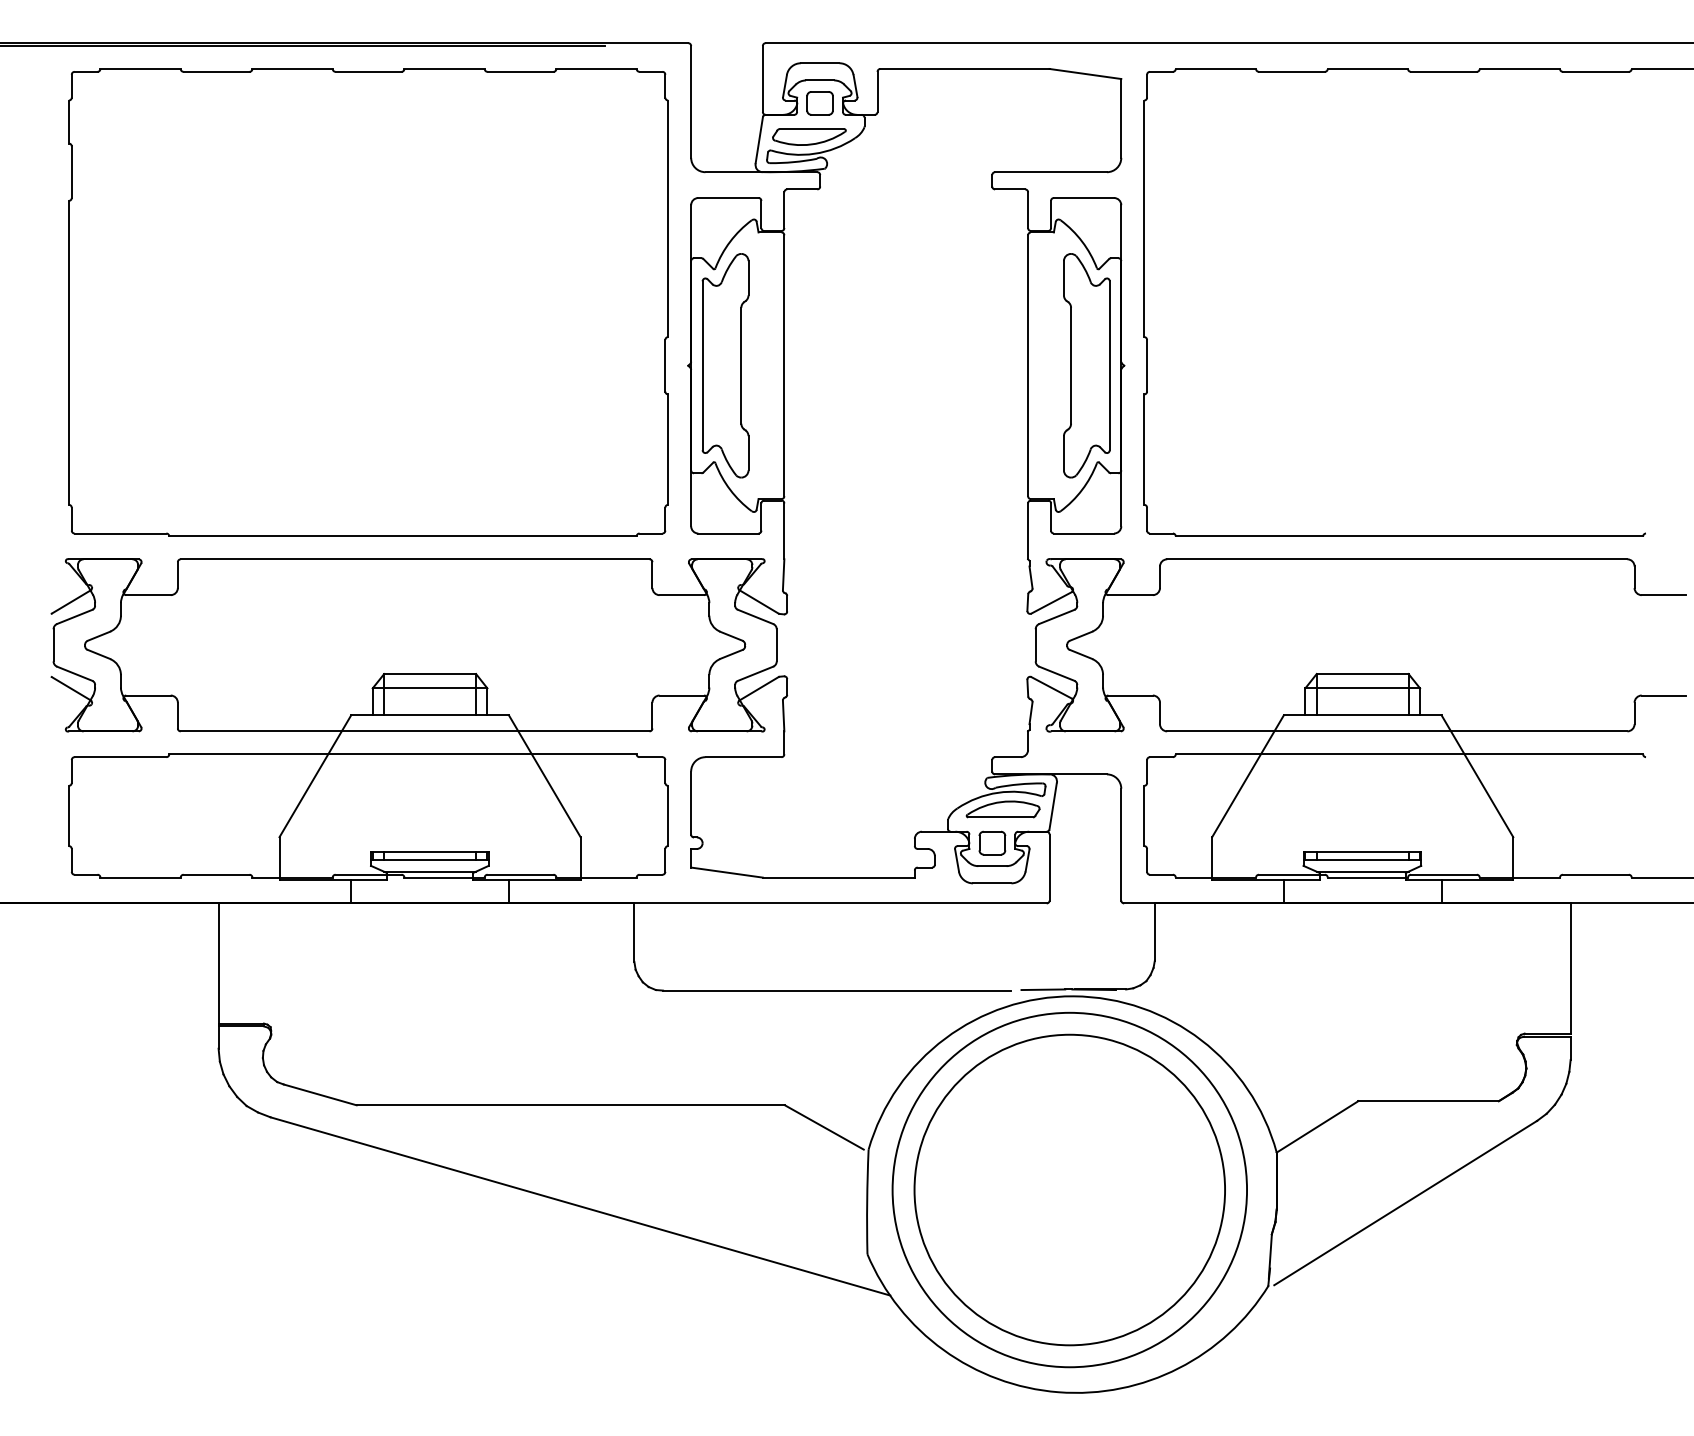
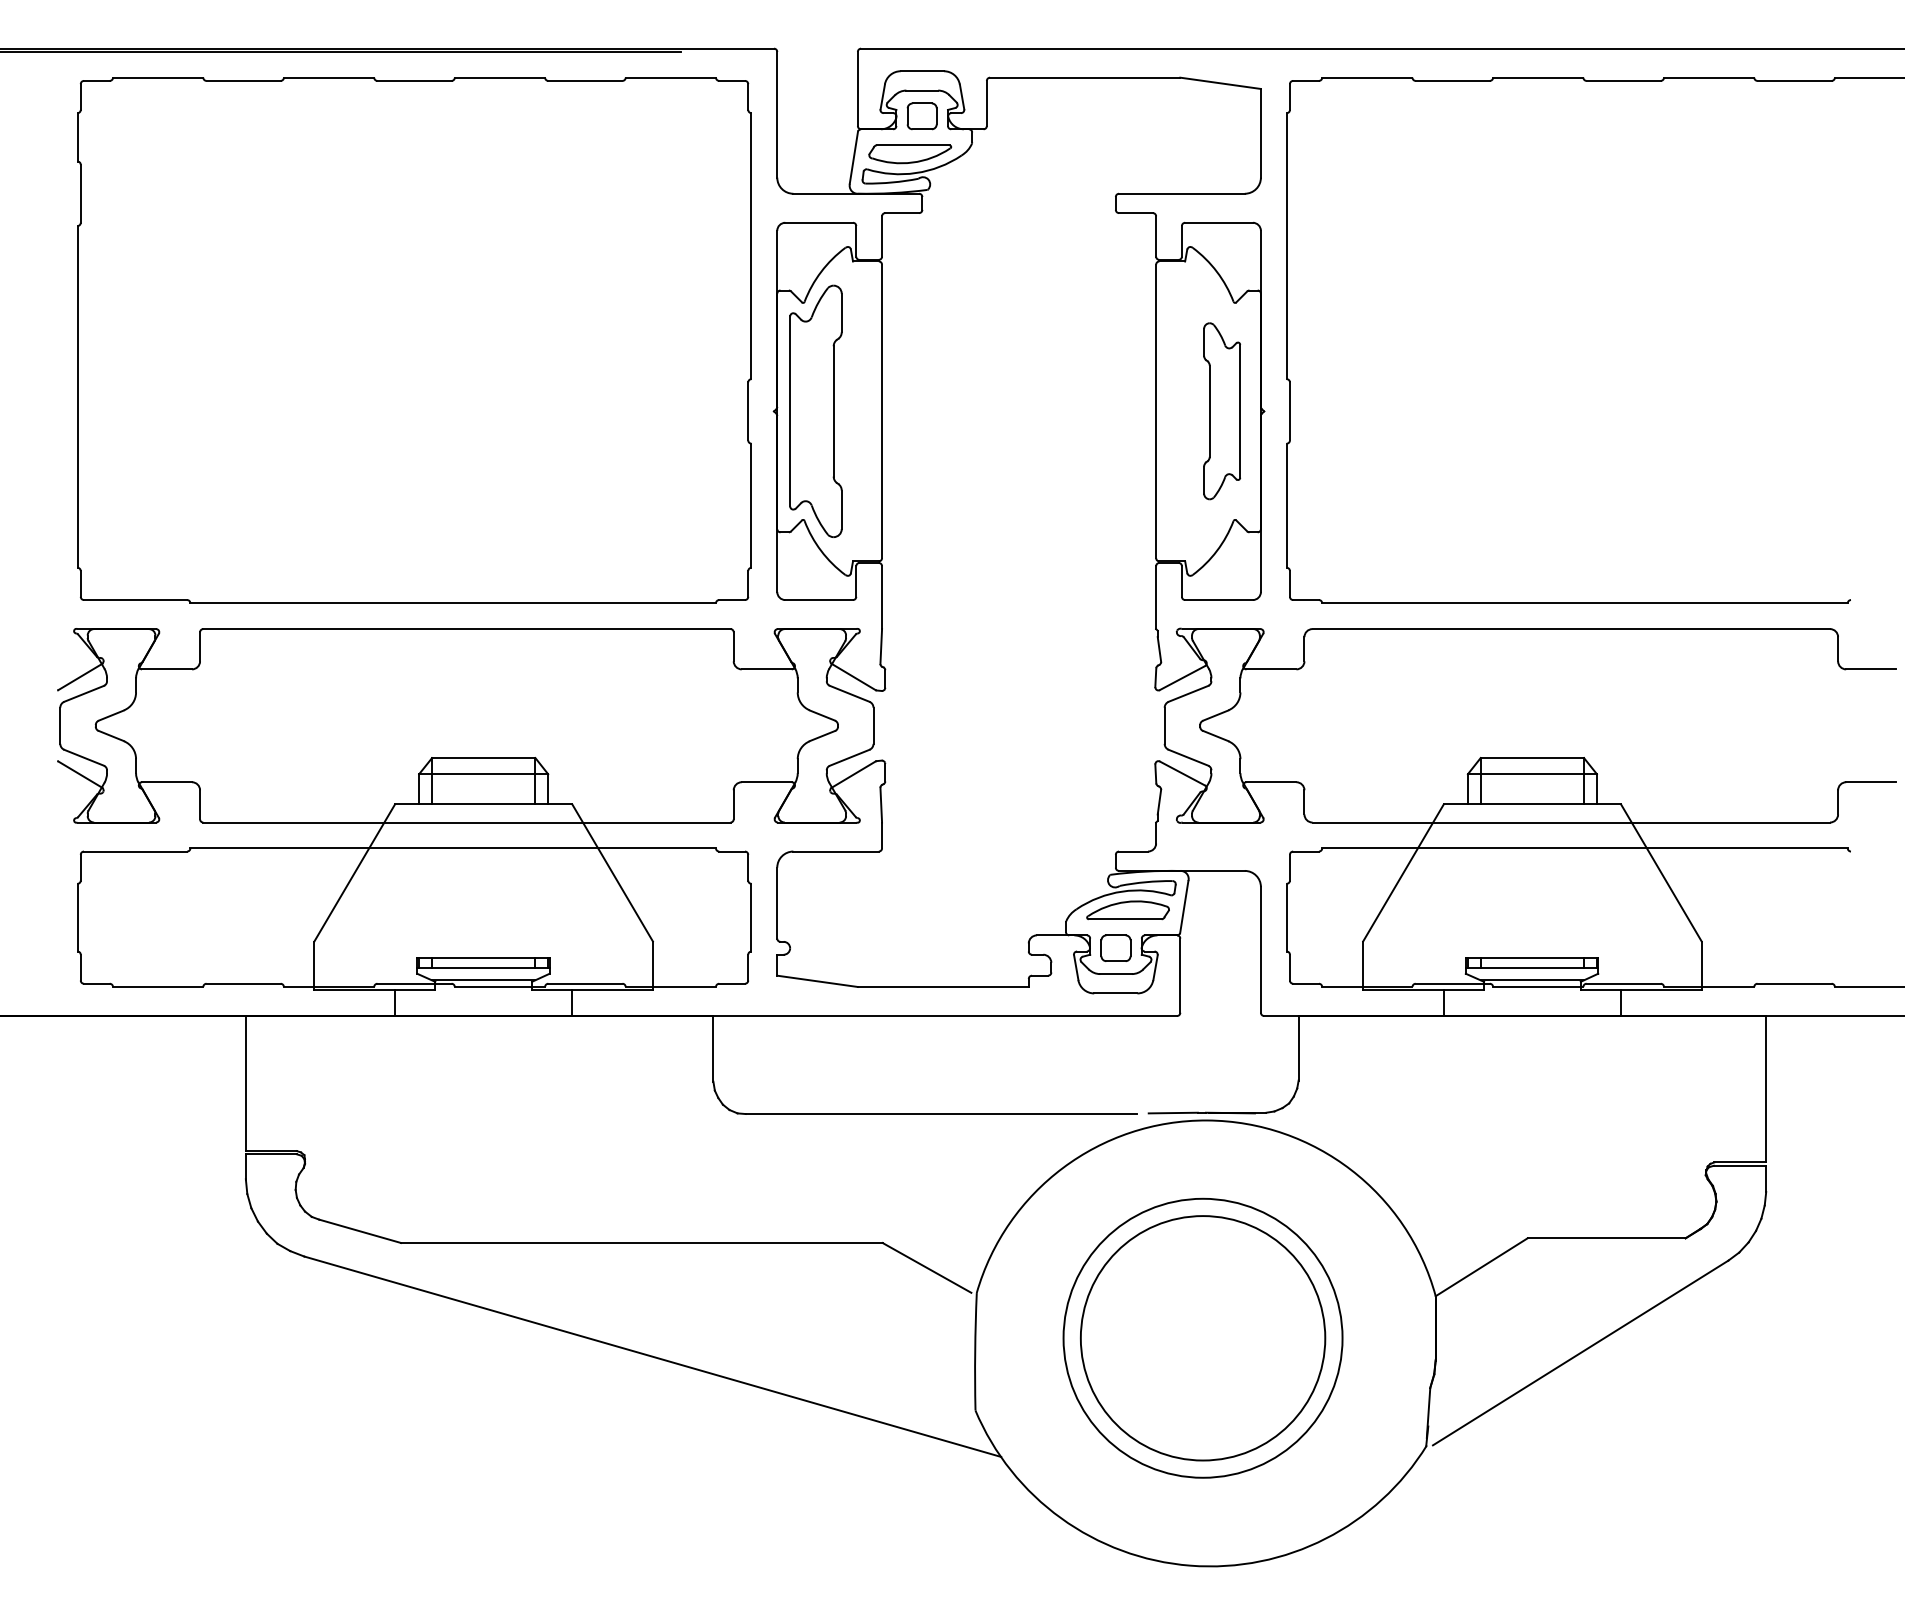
part: (1086, 364) -> (1221, 410), size x0.7
circle: (1069, 1189) -> (1202, 1337), size x0.7
circle: (1069, 1190) -> (1202, 1338), size x0.7

